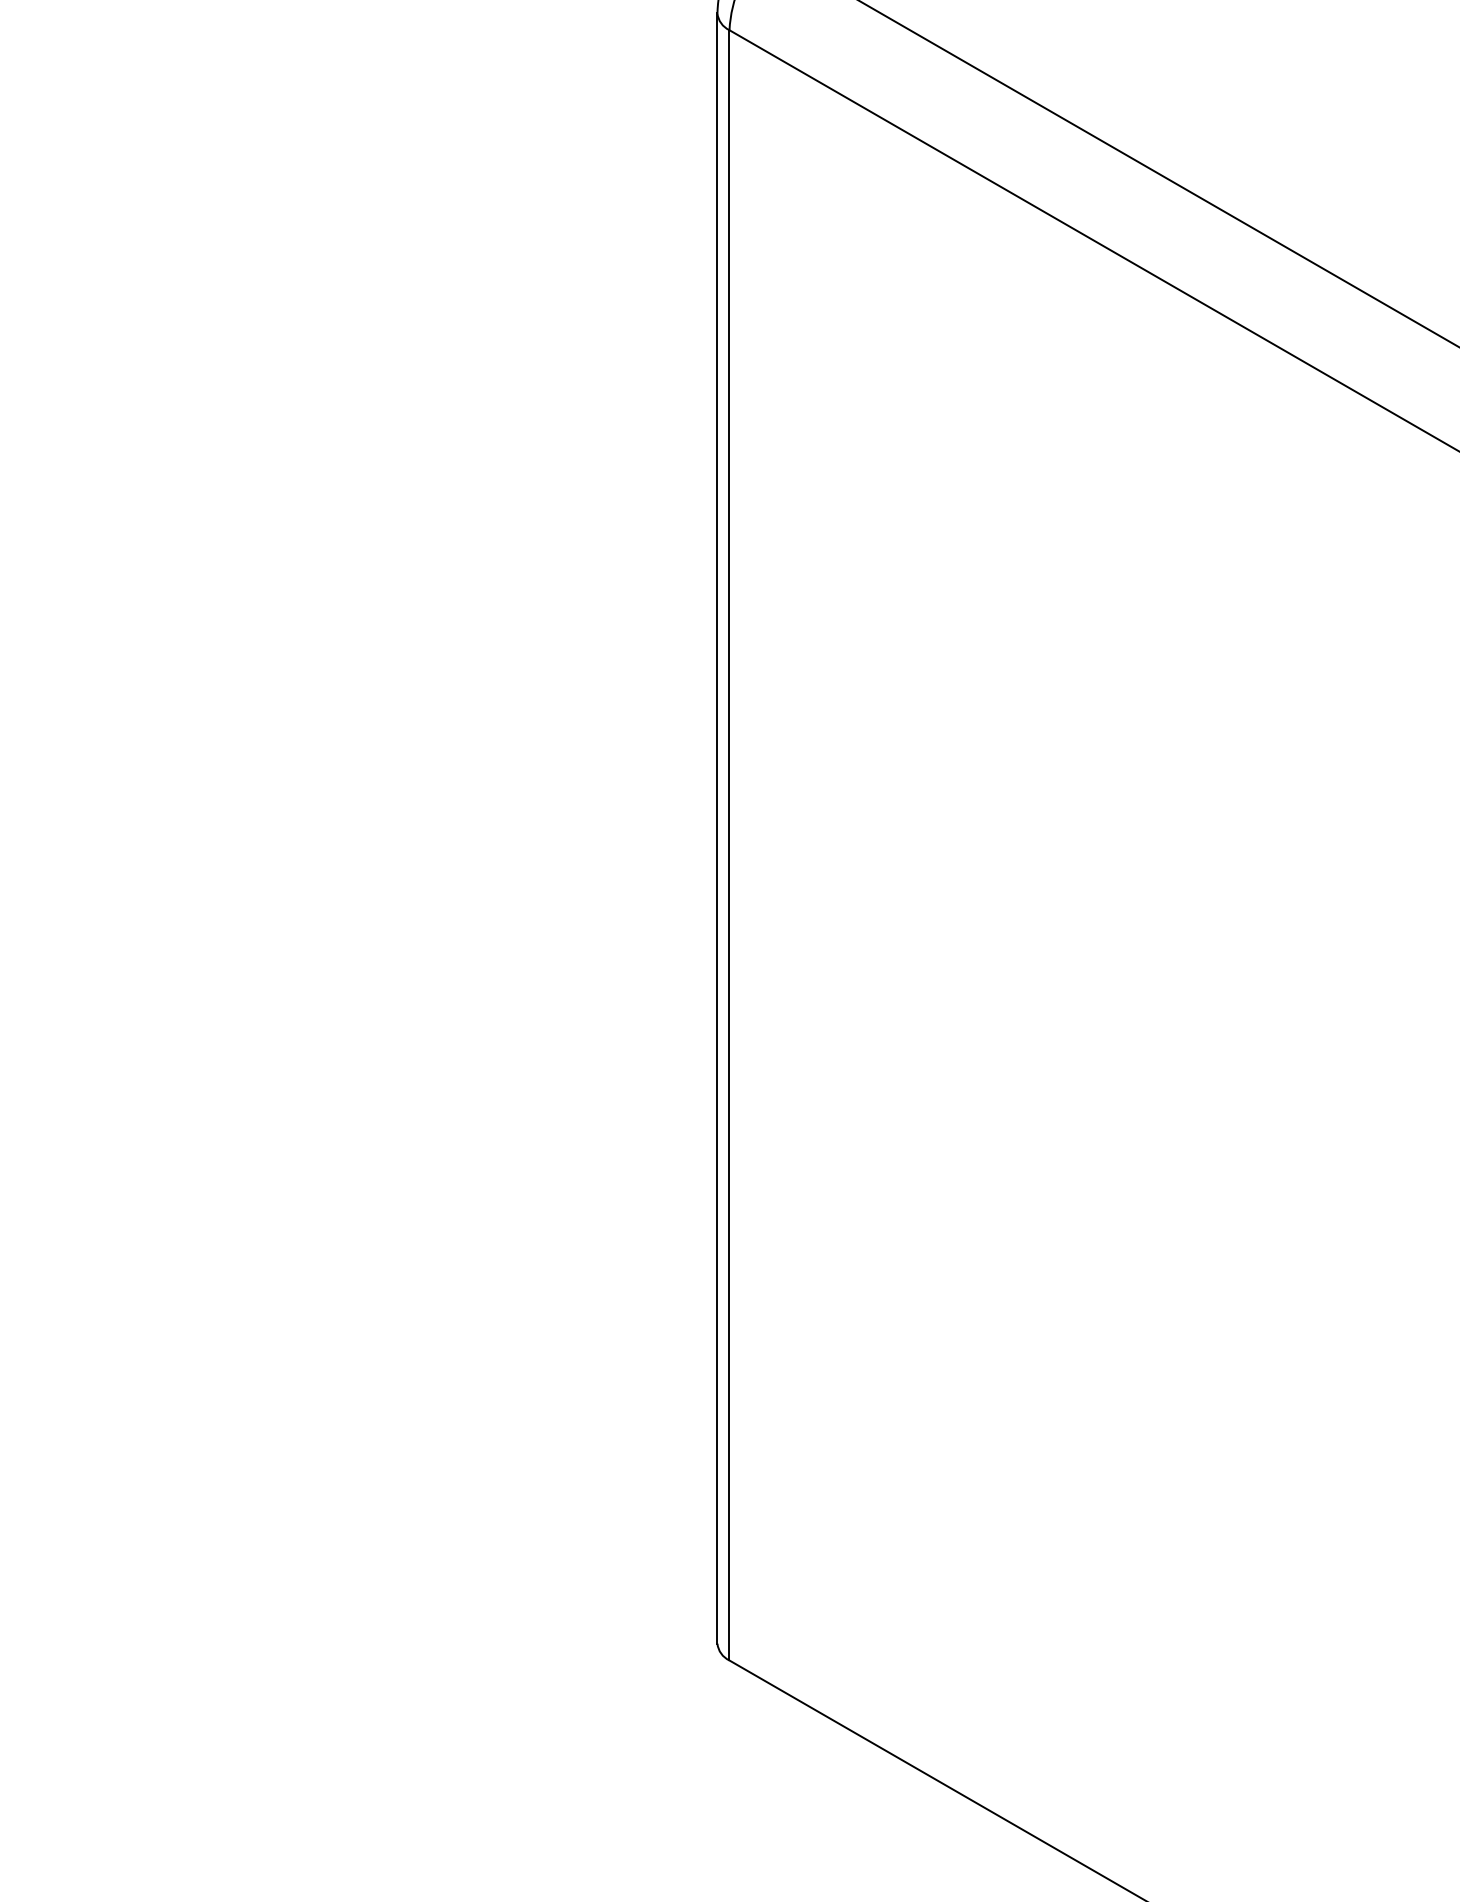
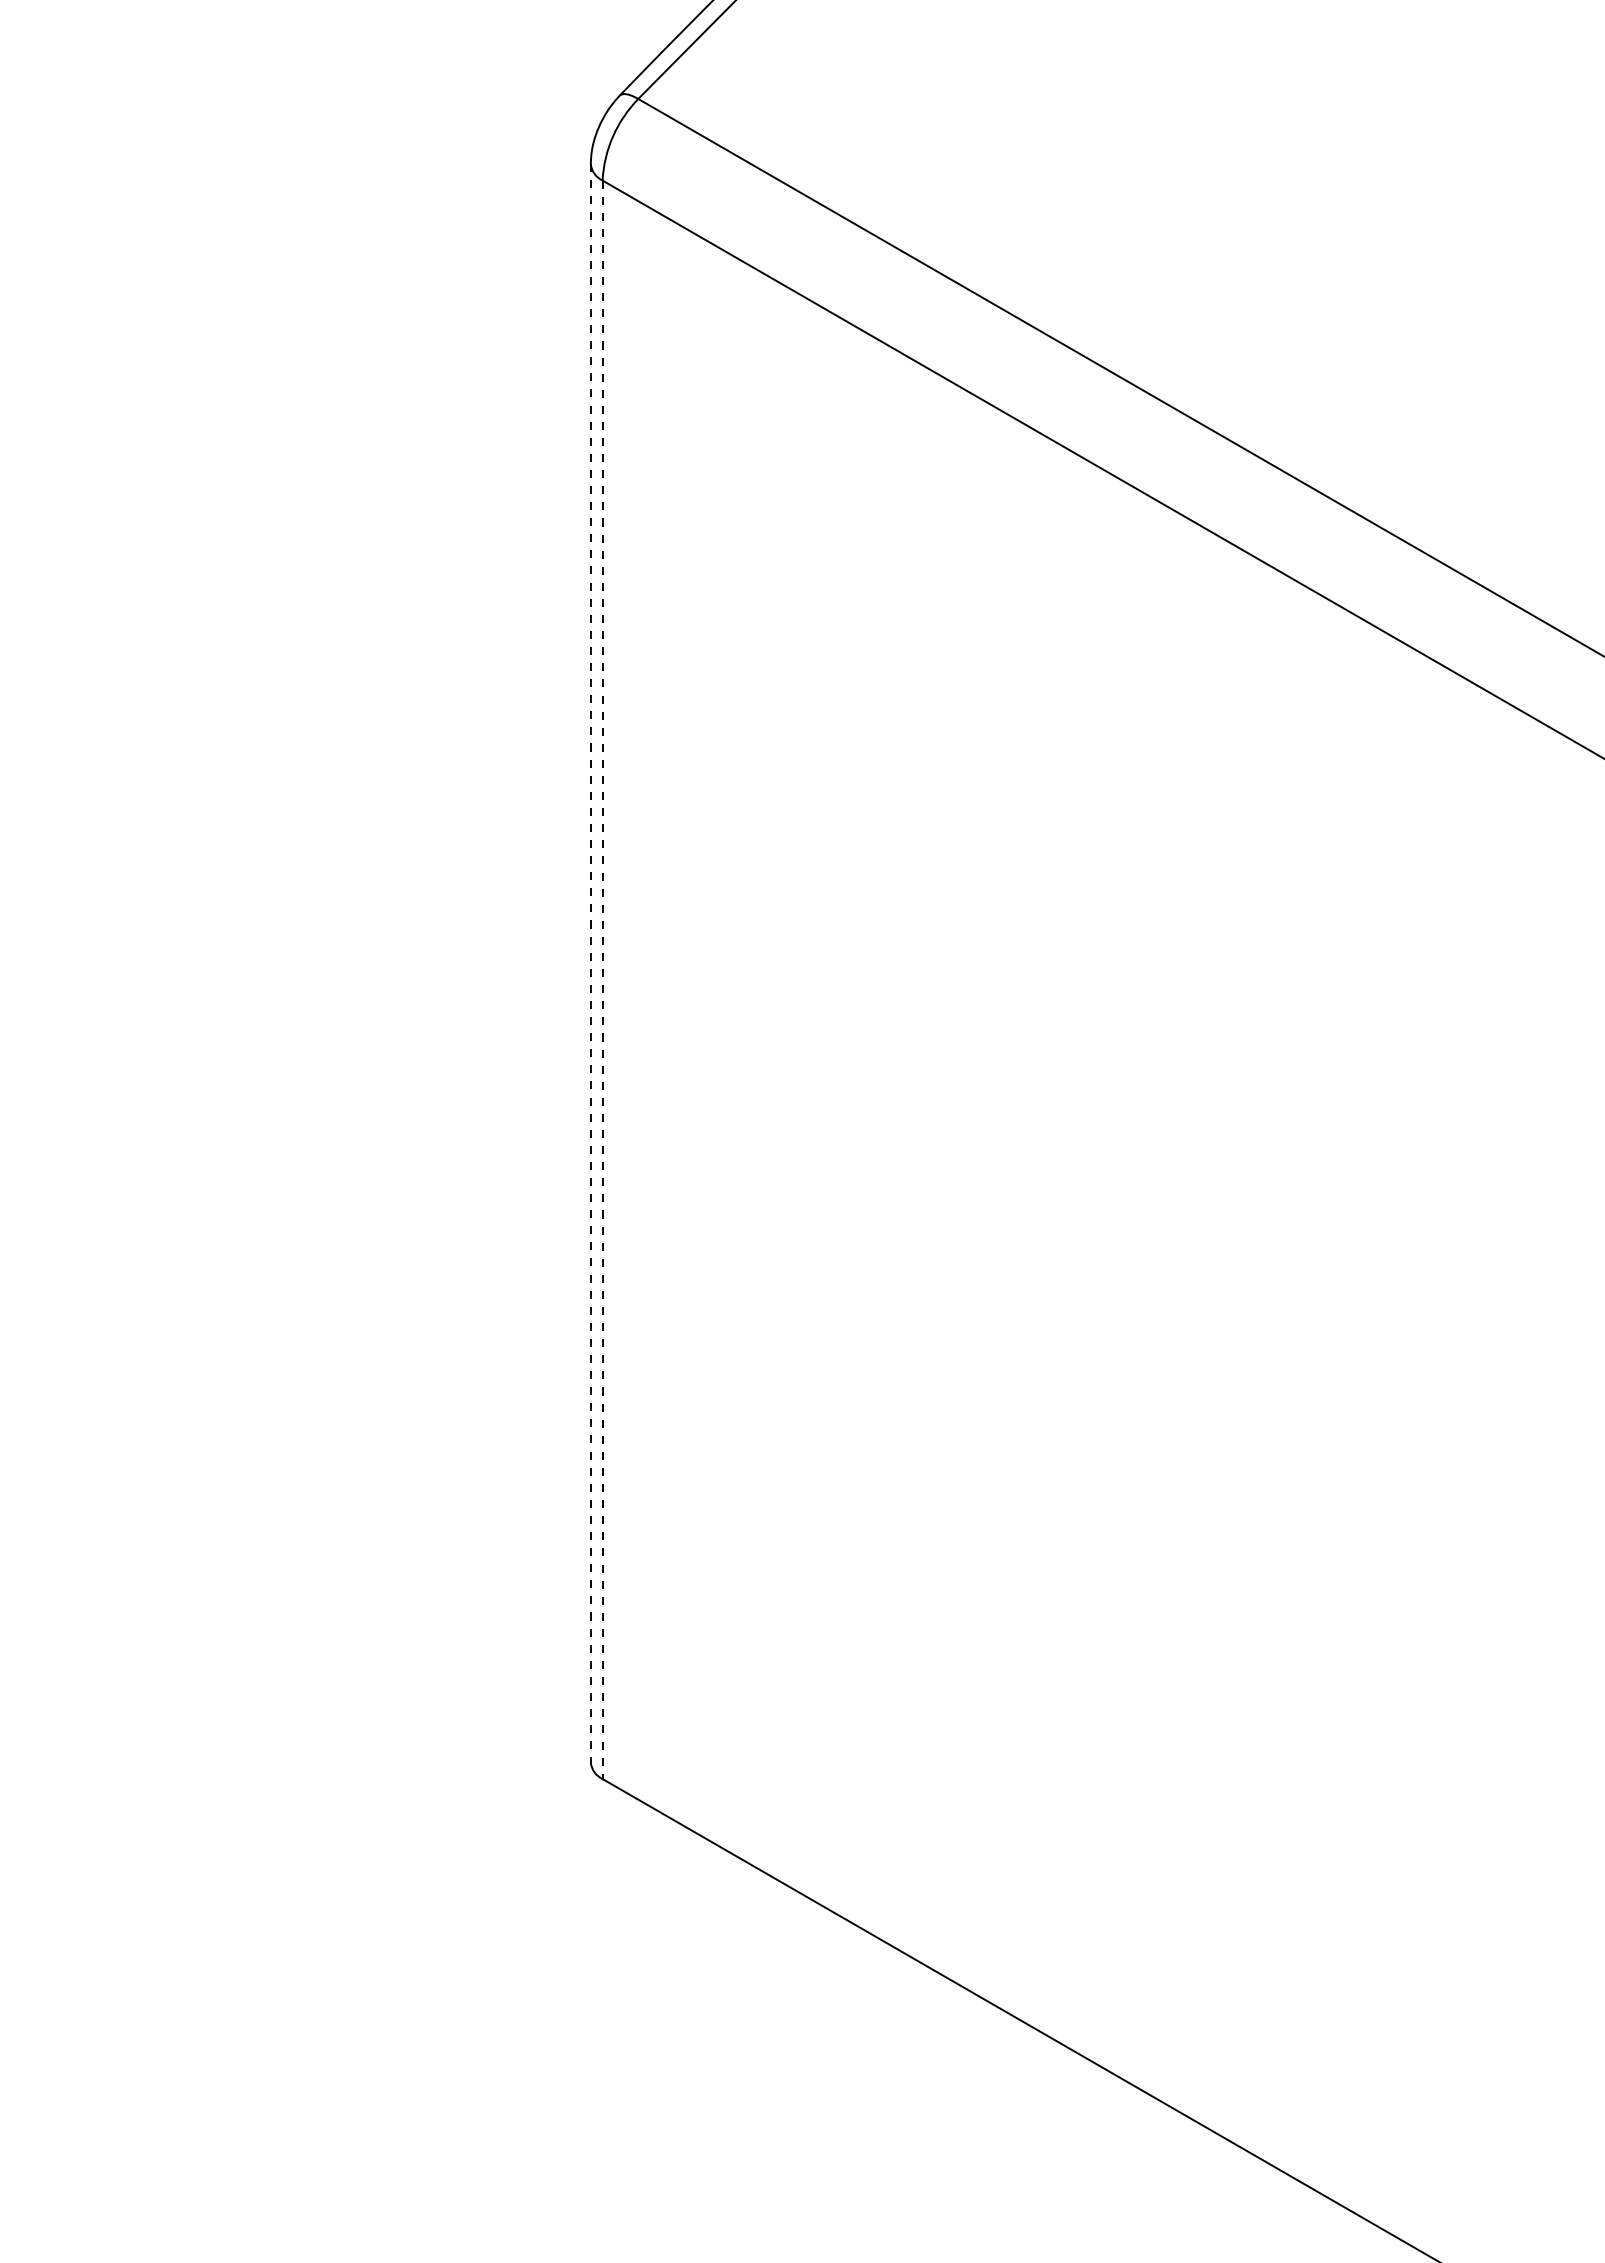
line: (717, 828) -> (590, 963), solid -> dashed
line: (729, 846) -> (602, 980), solid -> dashed

